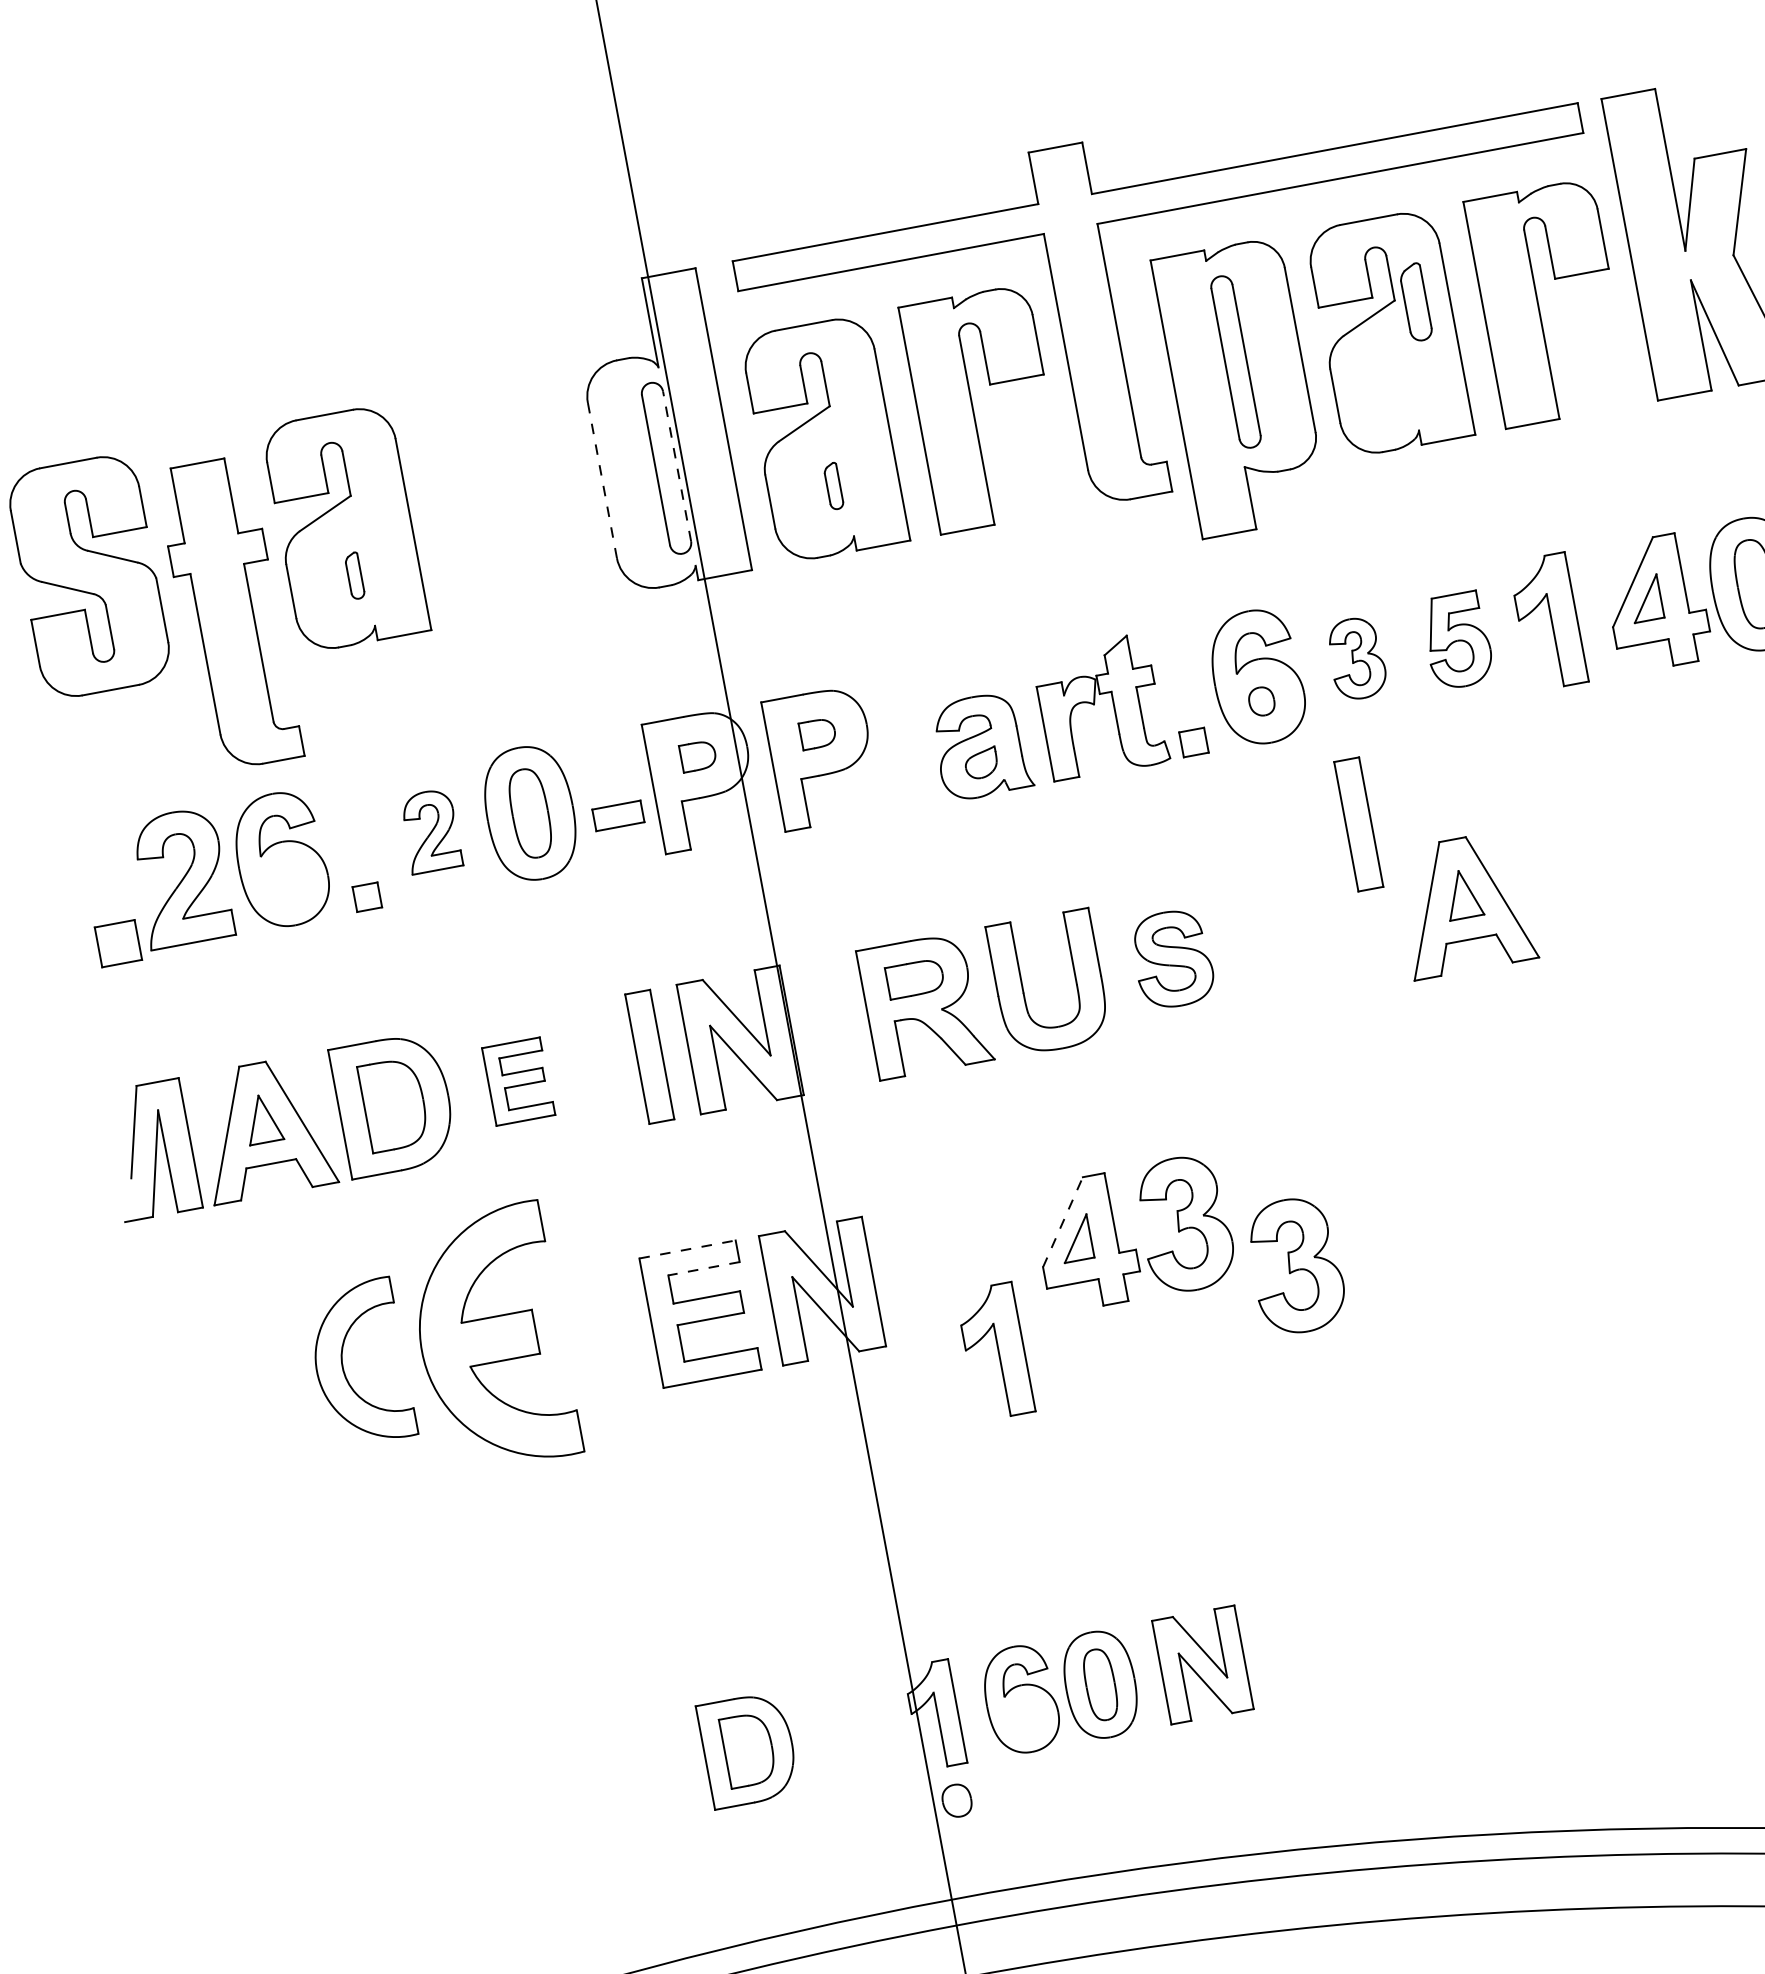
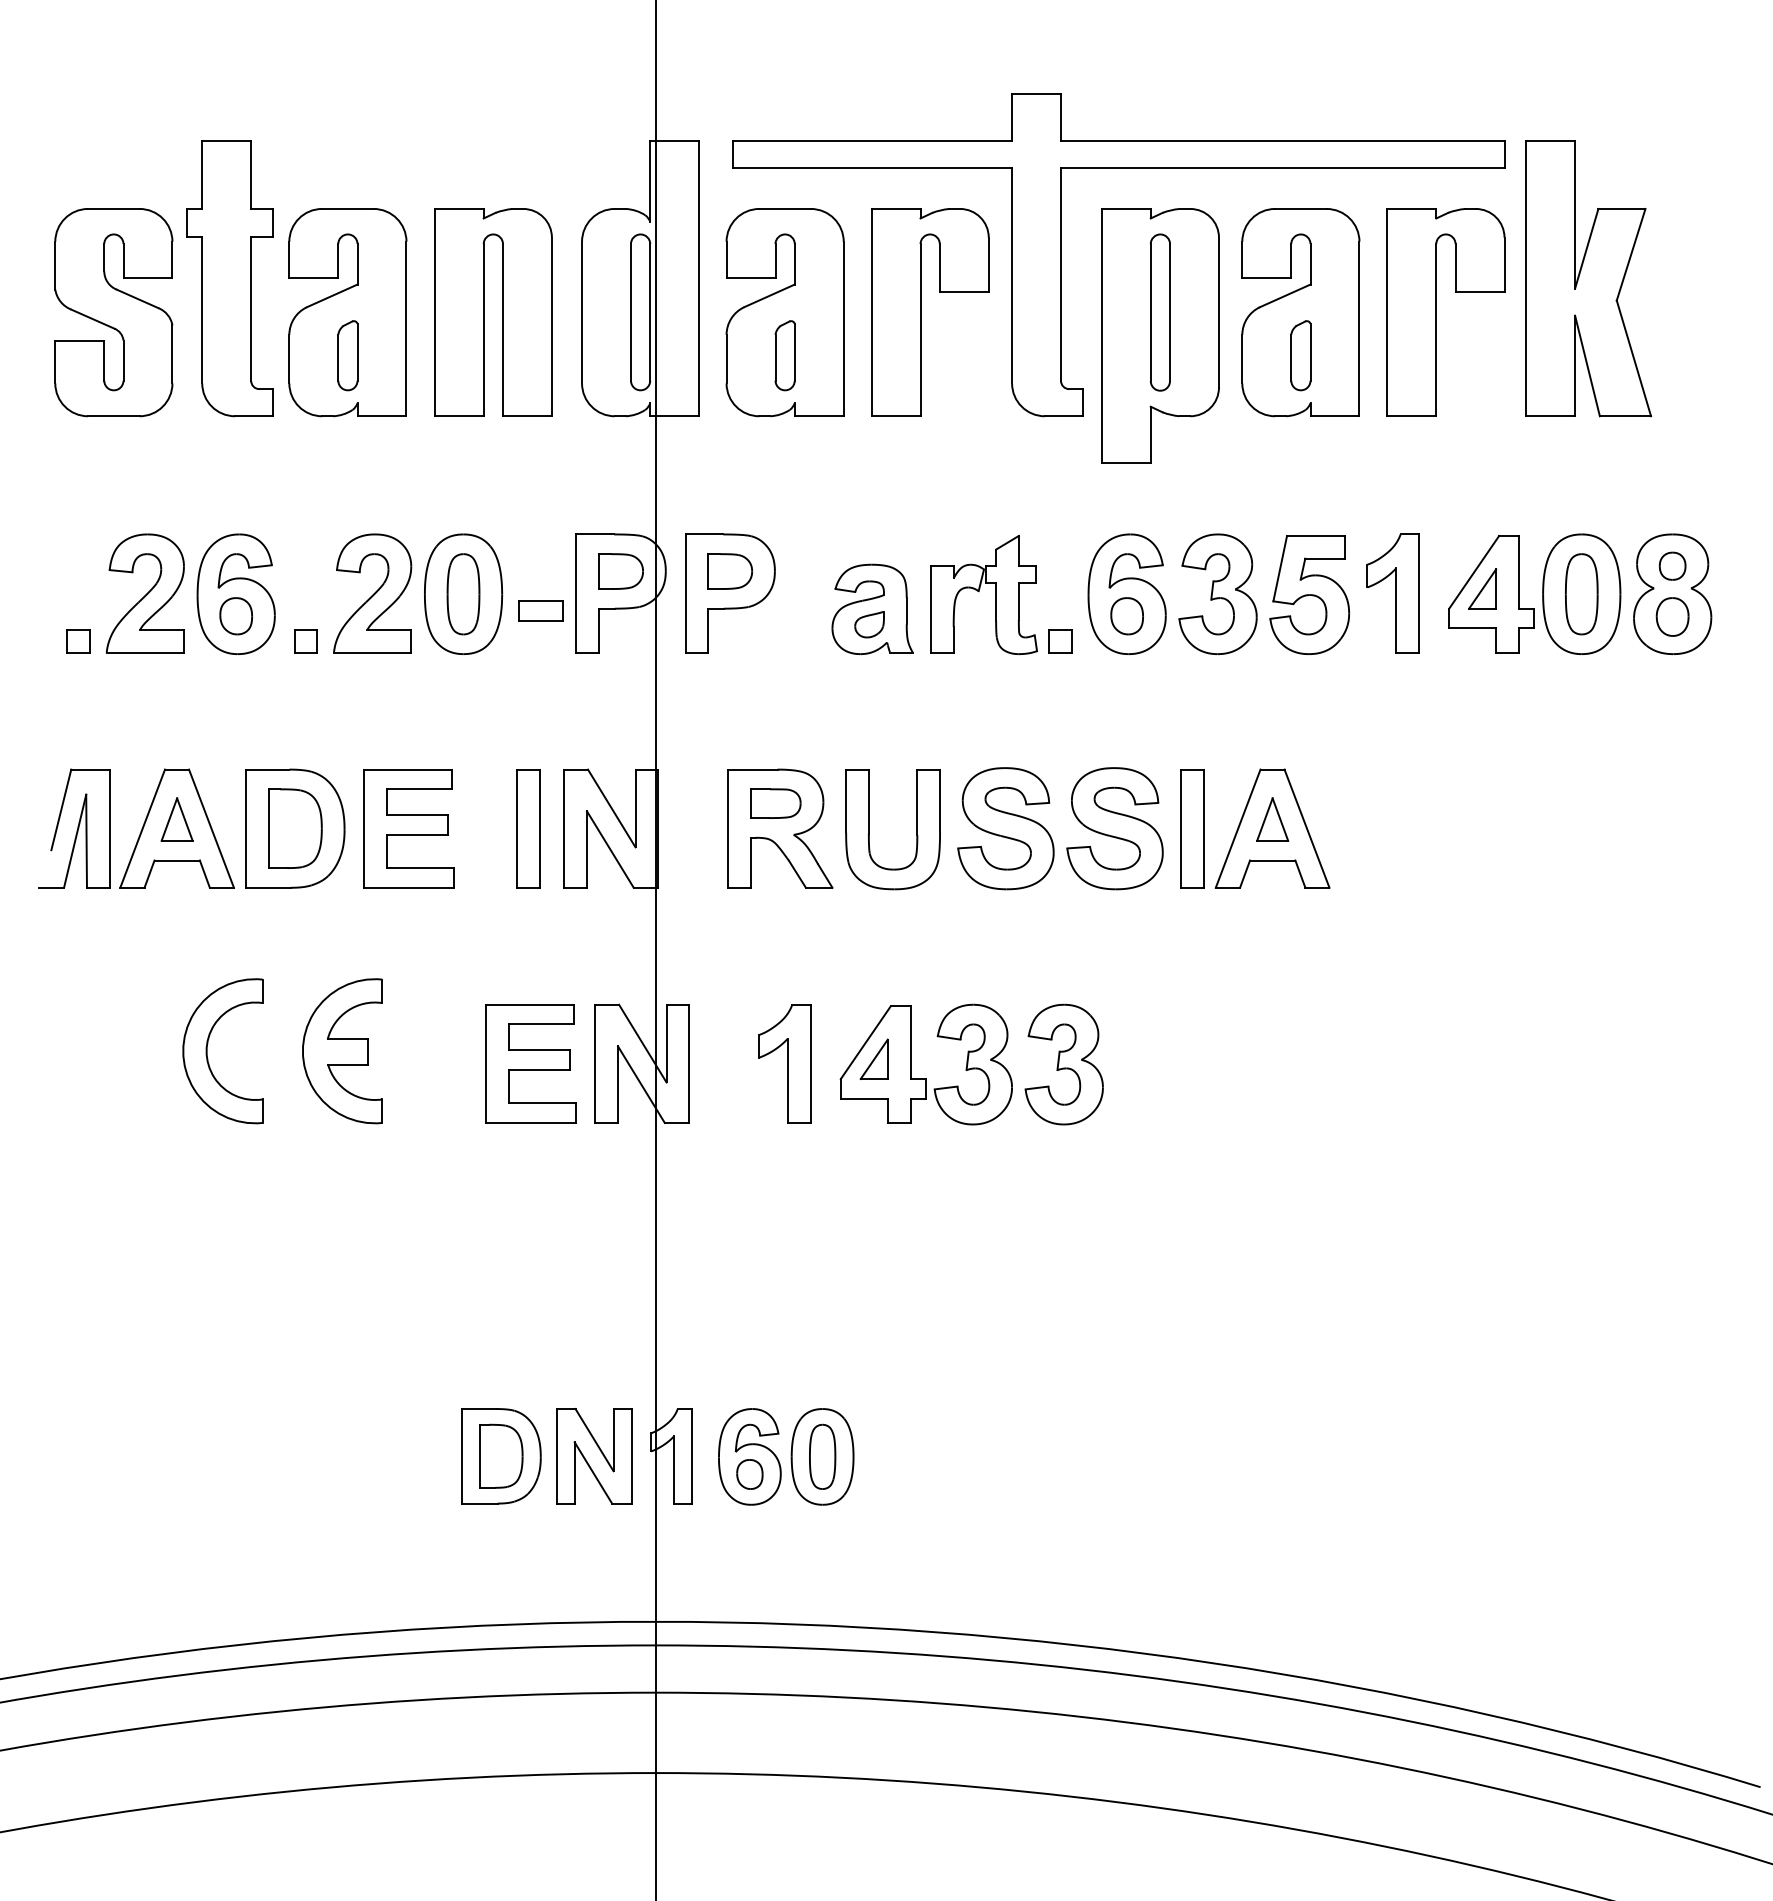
part: (1415, 302) -> (1300, 355), moved
line: (677, 465) -> (650, 311), dashed -> solid
line: (602, 480) -> (582, 312), dashed -> solid
part: (833, 486) -> (784, 355), size x1.67
part: (495, 500) -> (484, 312), added
part: (354, 575) -> (347, 355), size x1.67
part: (228, 613) -> (229, 278), moved
part: (1457, 640) -> (1309, 594), size x1.43
part: (1356, 658) -> (1217, 593), size x1.67
part: (1261, 701) -> (1126, 616), size x1.43
part: (818, 733) -> (730, 571), size x1.43
part: (697, 756) -> (620, 571), size x1.43
part: (1358, 824) -> (1192, 828), moved
part: (430, 831) -> (372, 593), size x1.67
part: (285, 884) -> (235, 616), added
part: (1291, 936) -> (1114, 828), added
part: (118, 944) -> (78, 641), size x0.62
part: (1172, 958) -> (1005, 828), size x1.43
part: (518, 1081) -> (408, 828), size x1.67
line: (1063, 1221) -> (866, 1042), dashed -> solid
line: (687, 1249) -> (530, 1004), dashed -> solid
part: (1295, 1265) -> (1063, 1064), moved
line: (703, 1268) -> (541, 1024), dashed -> solid
part: (491, 1339) -> (342, 1051), size x0.62
part: (994, 1351) -> (784, 1063), moved
part: (1203, 1665) -> (594, 1456), moved
part: (956, 1800) -> (749, 1474), moved

